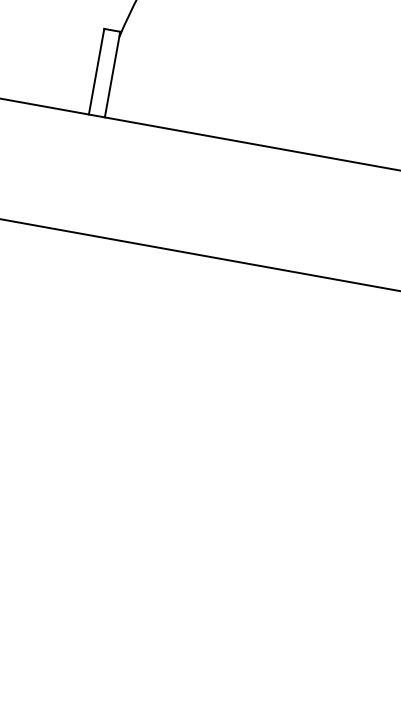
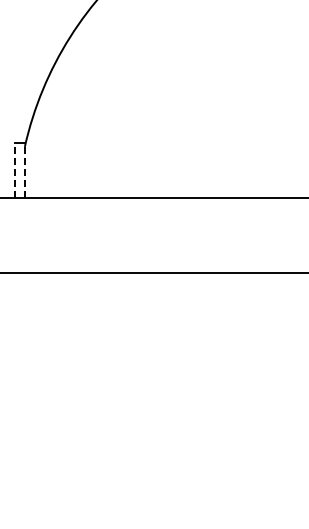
line: (96, 71) -> (14, 170), solid -> dashed
line: (112, 73) -> (24, 170), solid -> dashed

